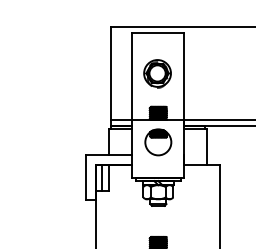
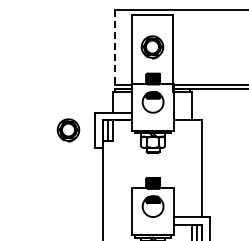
line: (110, 76) -> (114, 49), solid -> dashed
part: (52, 177) -> (68, 130), added

